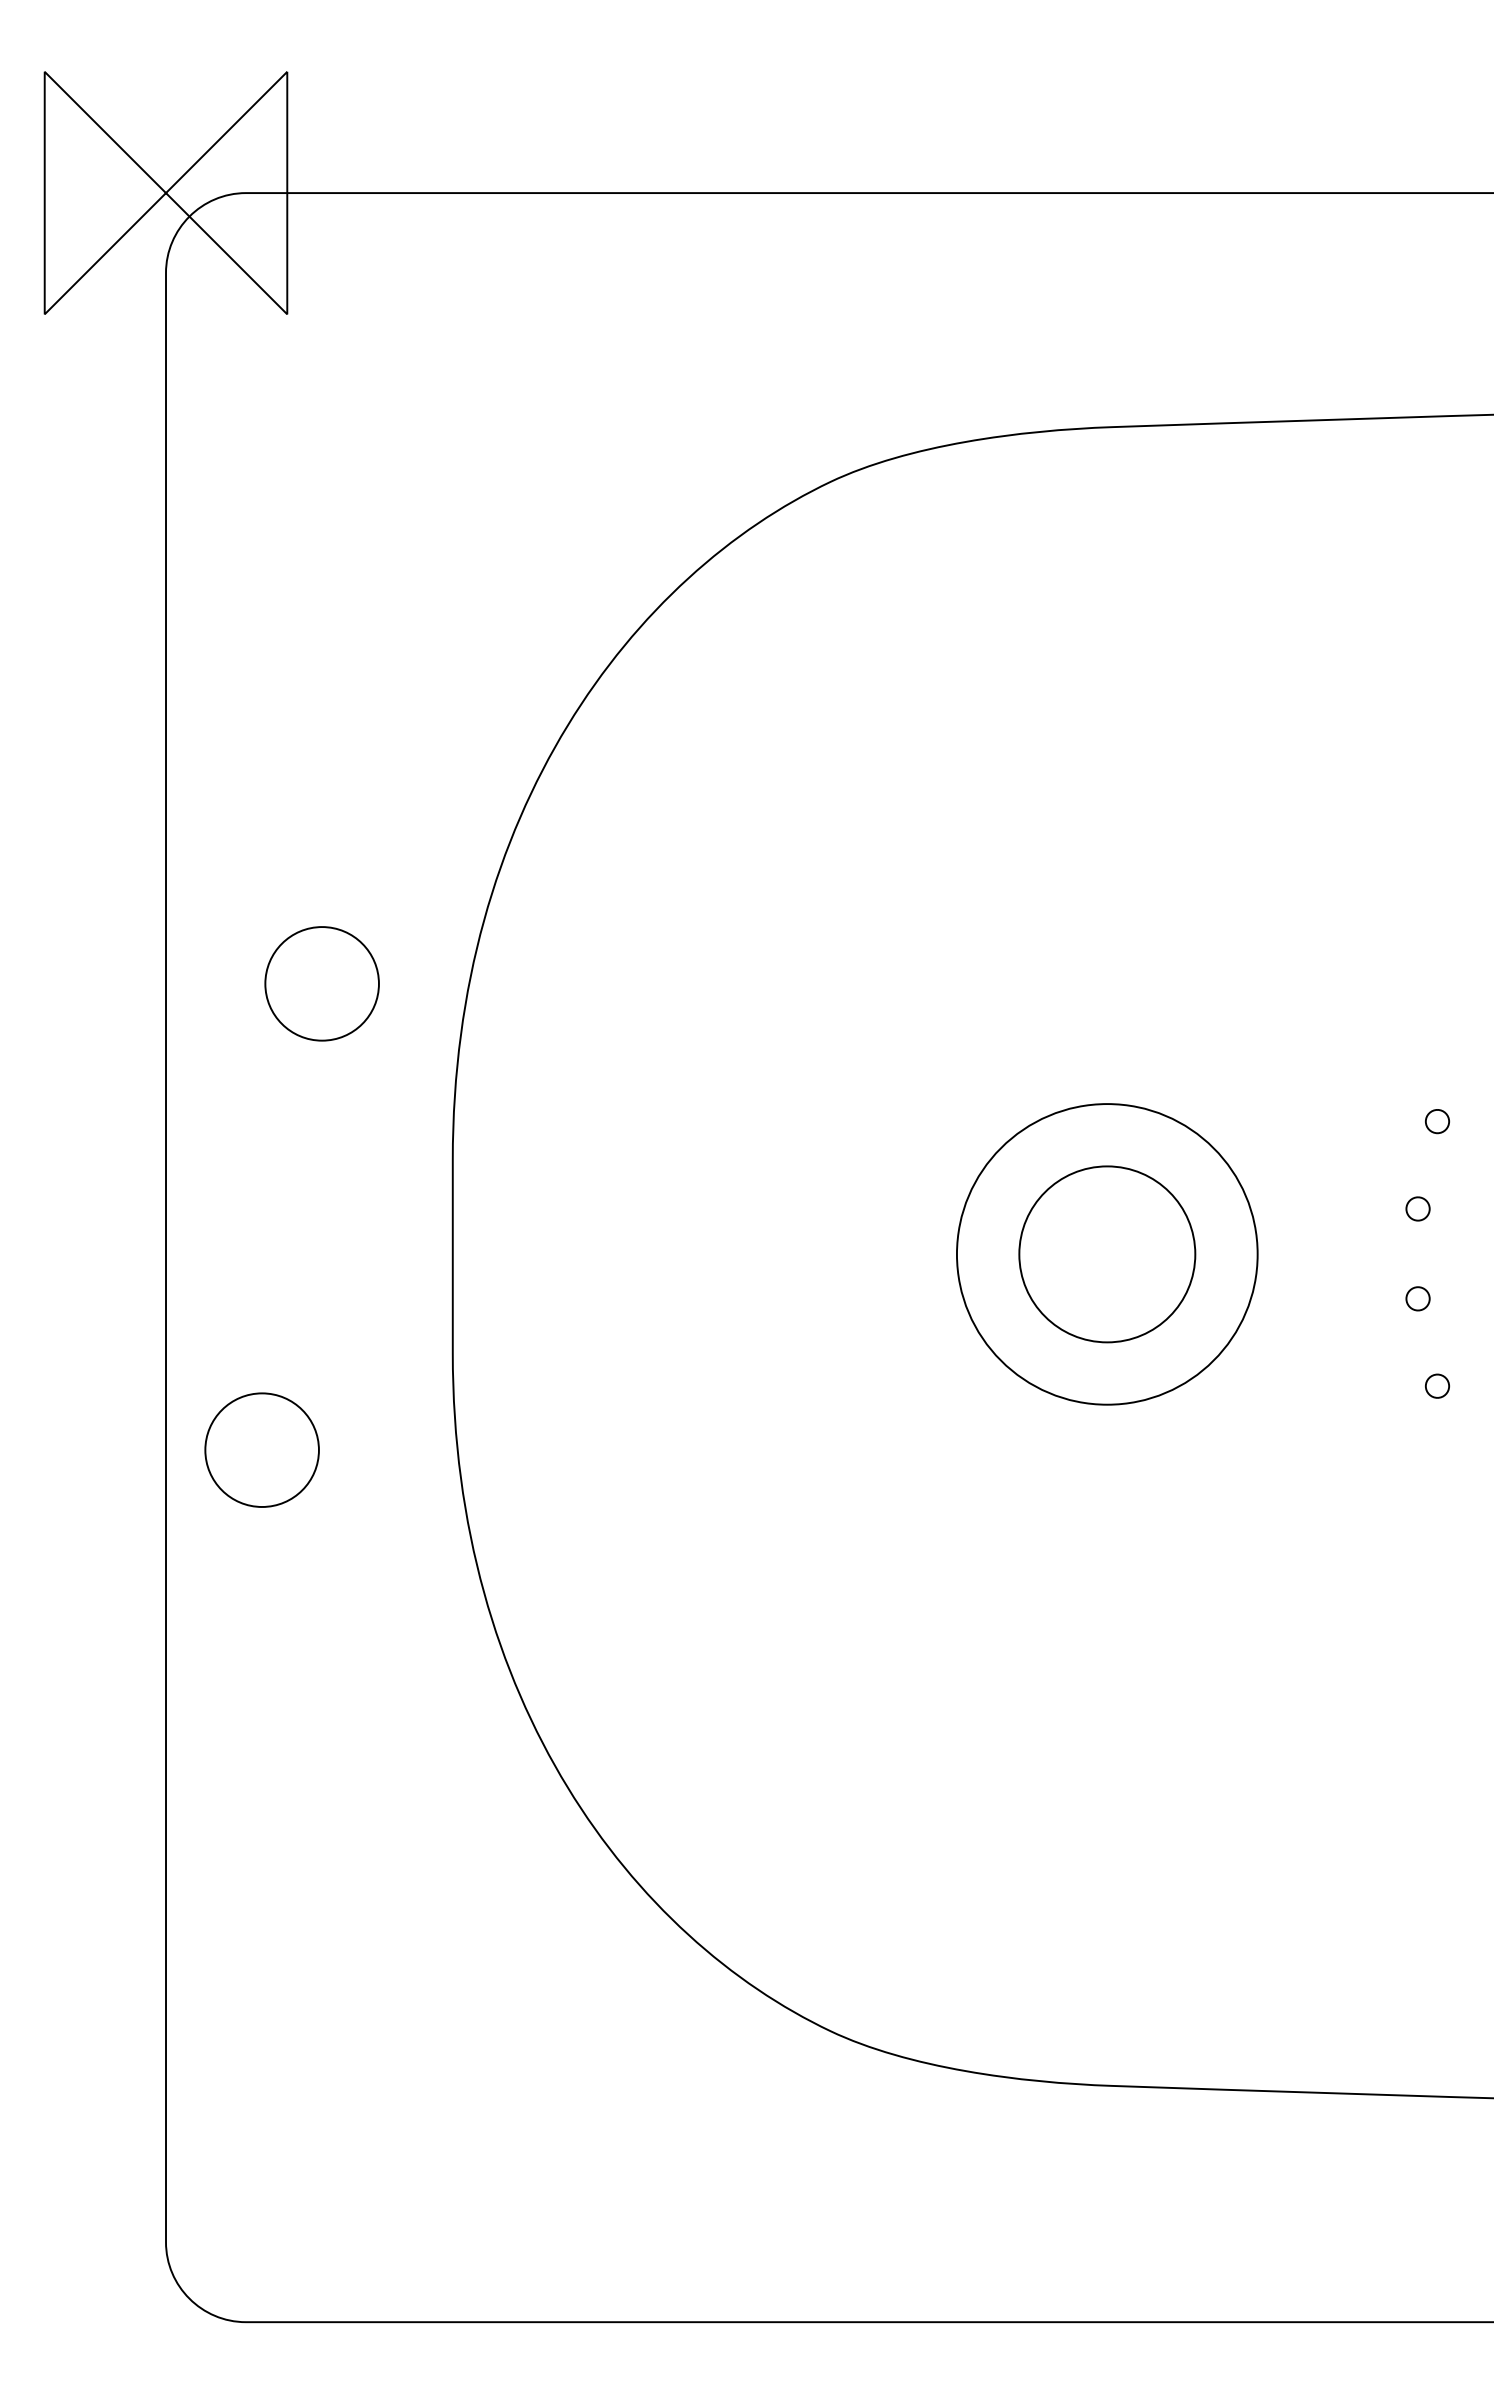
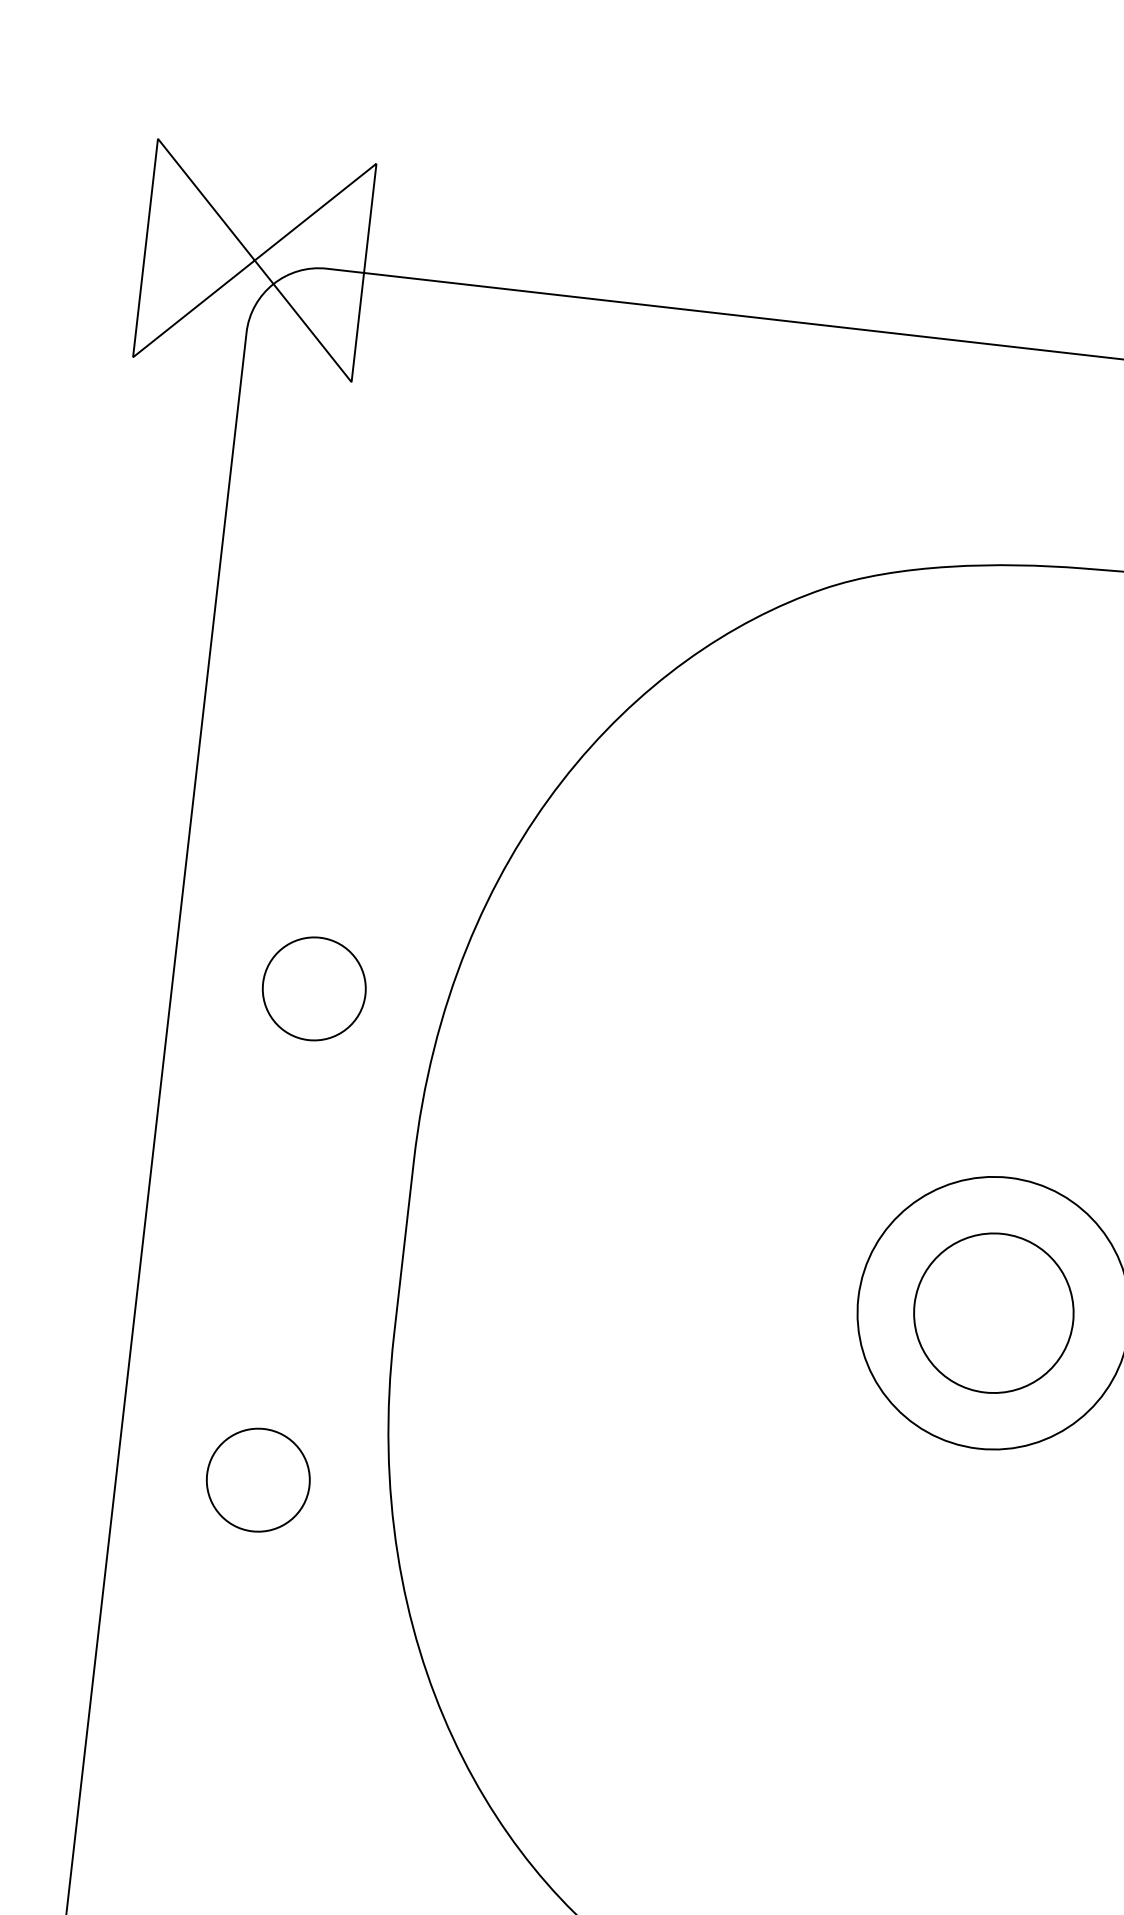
part: (261, 1449) -> (257, 1479), moved

